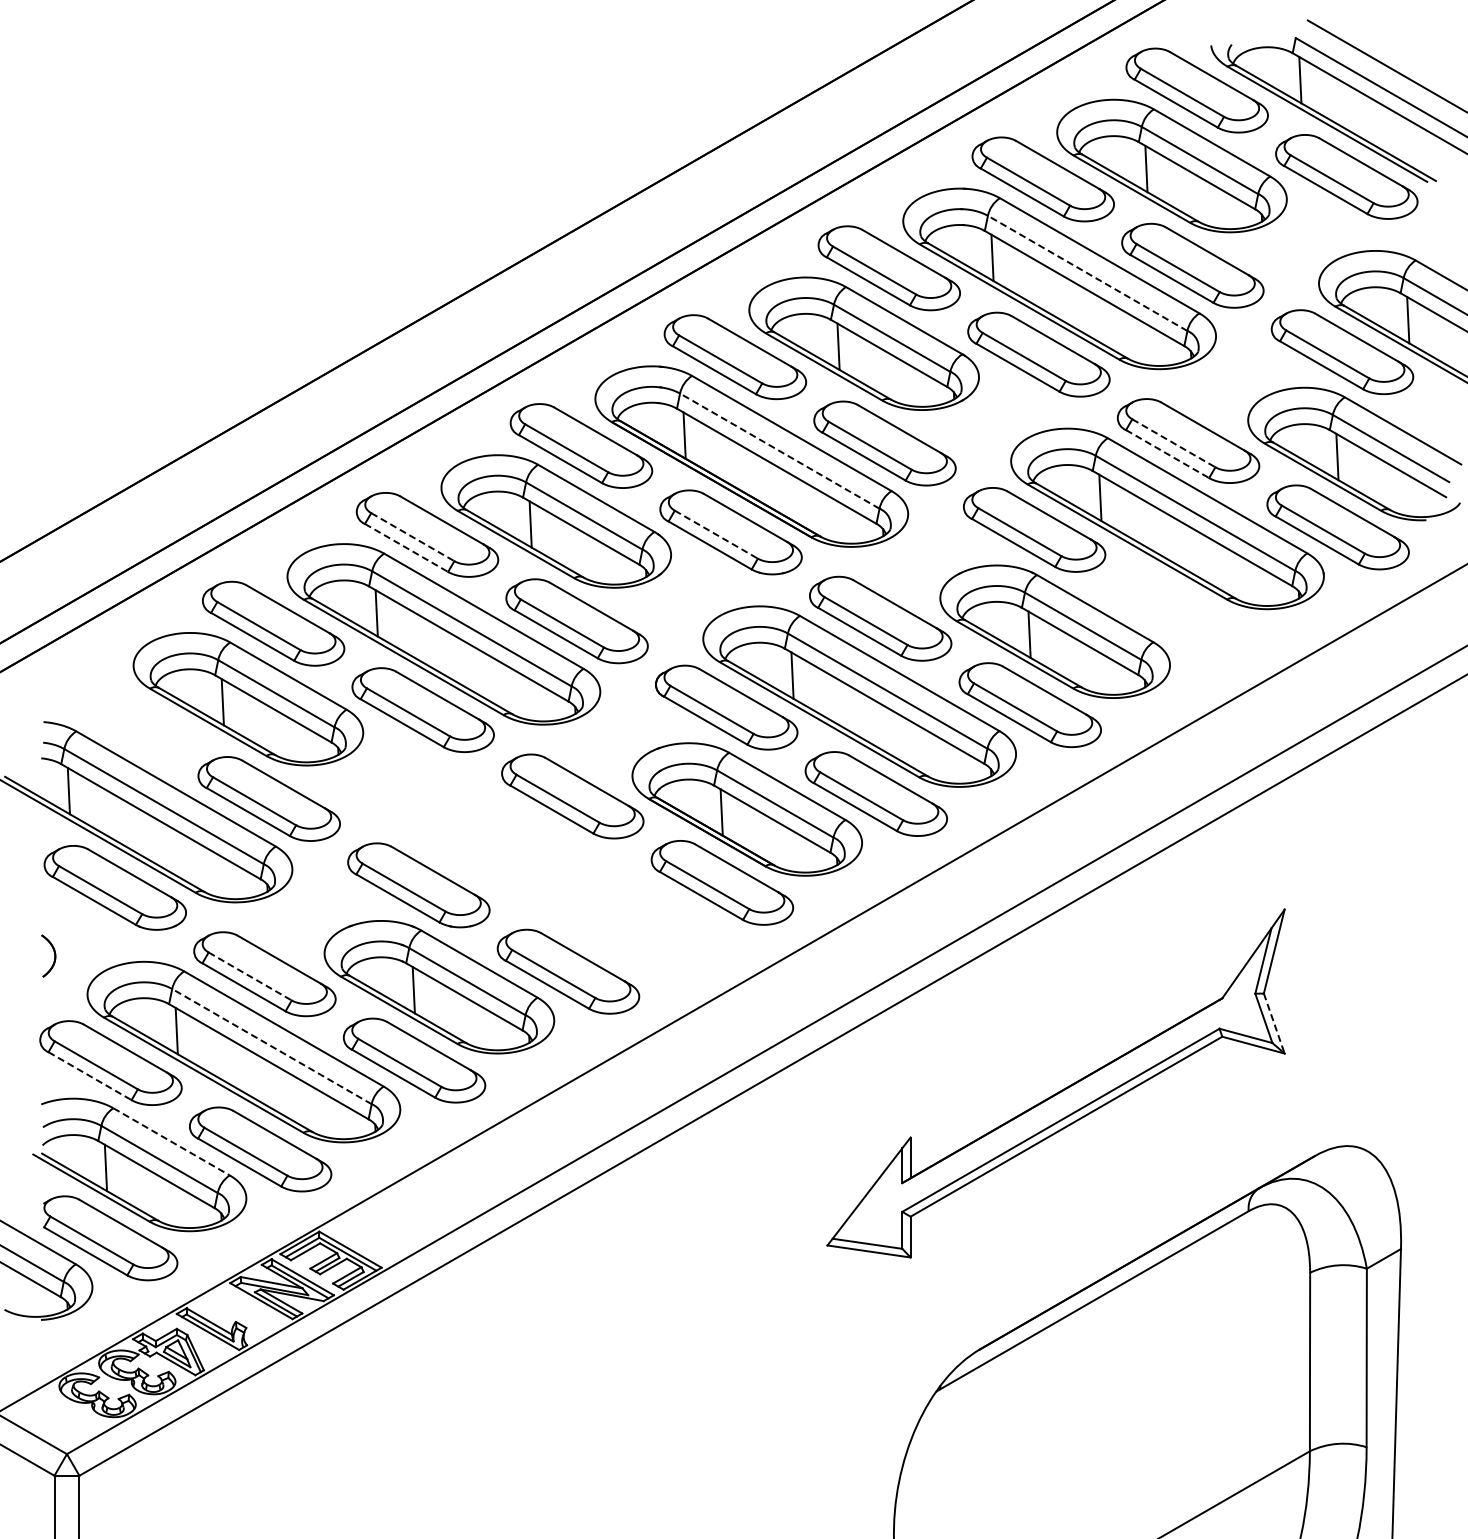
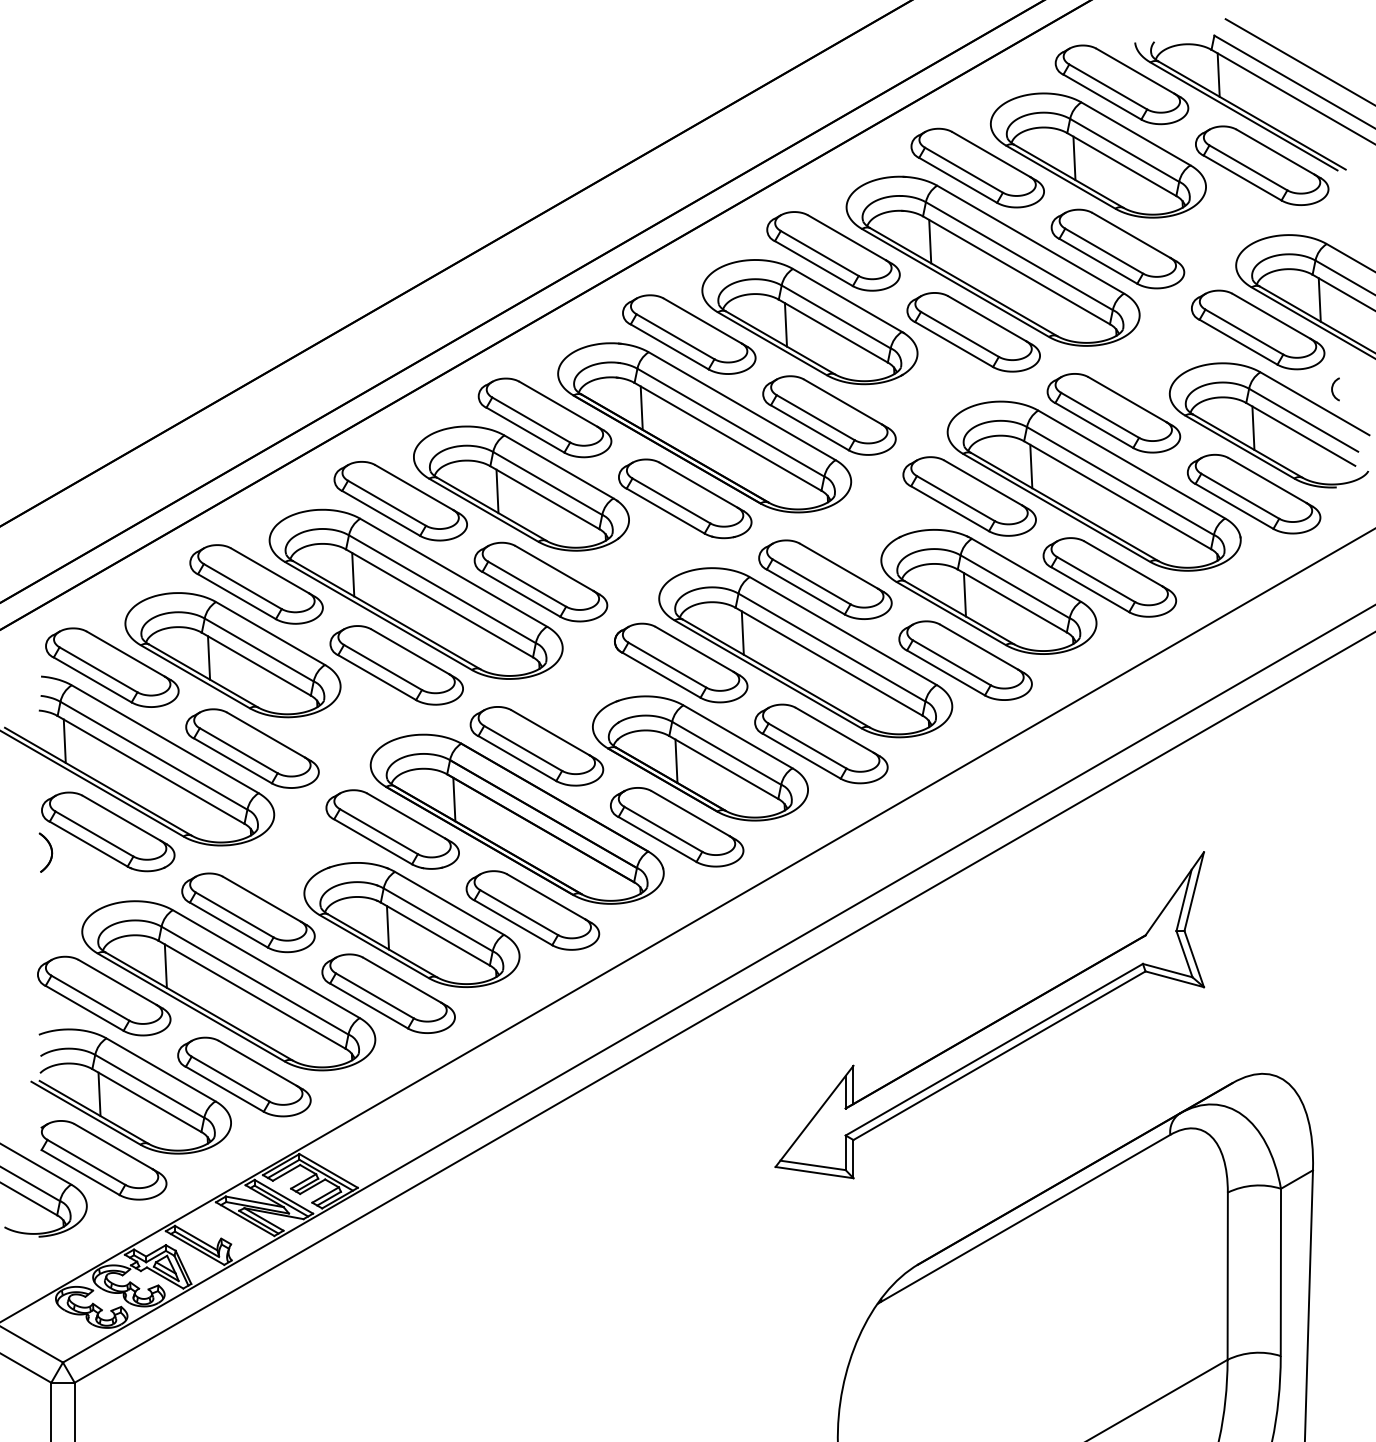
line: (1087, 273) -> (1019, 256), dashed -> solid
arc: (1422, 415) -> (1333, 389), added
line: (1173, 443) -> (1099, 415), dashed -> solid
line: (779, 450) -> (730, 422), dashed -> solid
line: (1167, 454) -> (1094, 425), dashed -> solid
line: (716, 534) -> (671, 500), dashed -> solid
line: (413, 537) -> (387, 503), dashed -> solid
line: (406, 547) -> (381, 512), dashed -> solid
part: (1183, 616) -> (1109, 577), added
part: (119, 712) -> (112, 667), added
part: (551, 874) -> (516, 819), added
part: (48, 955) -> (45, 852), moved
line: (250, 976) -> (234, 914), dashed -> solid
line: (1274, 1023) -> (1194, 958), dashed -> solid
line: (271, 1046) -> (254, 980), dashed -> solid
line: (90, 1076) -> (85, 1008), dashed -> solid
line: (172, 1142) -> (161, 1070), dashed -> solid

